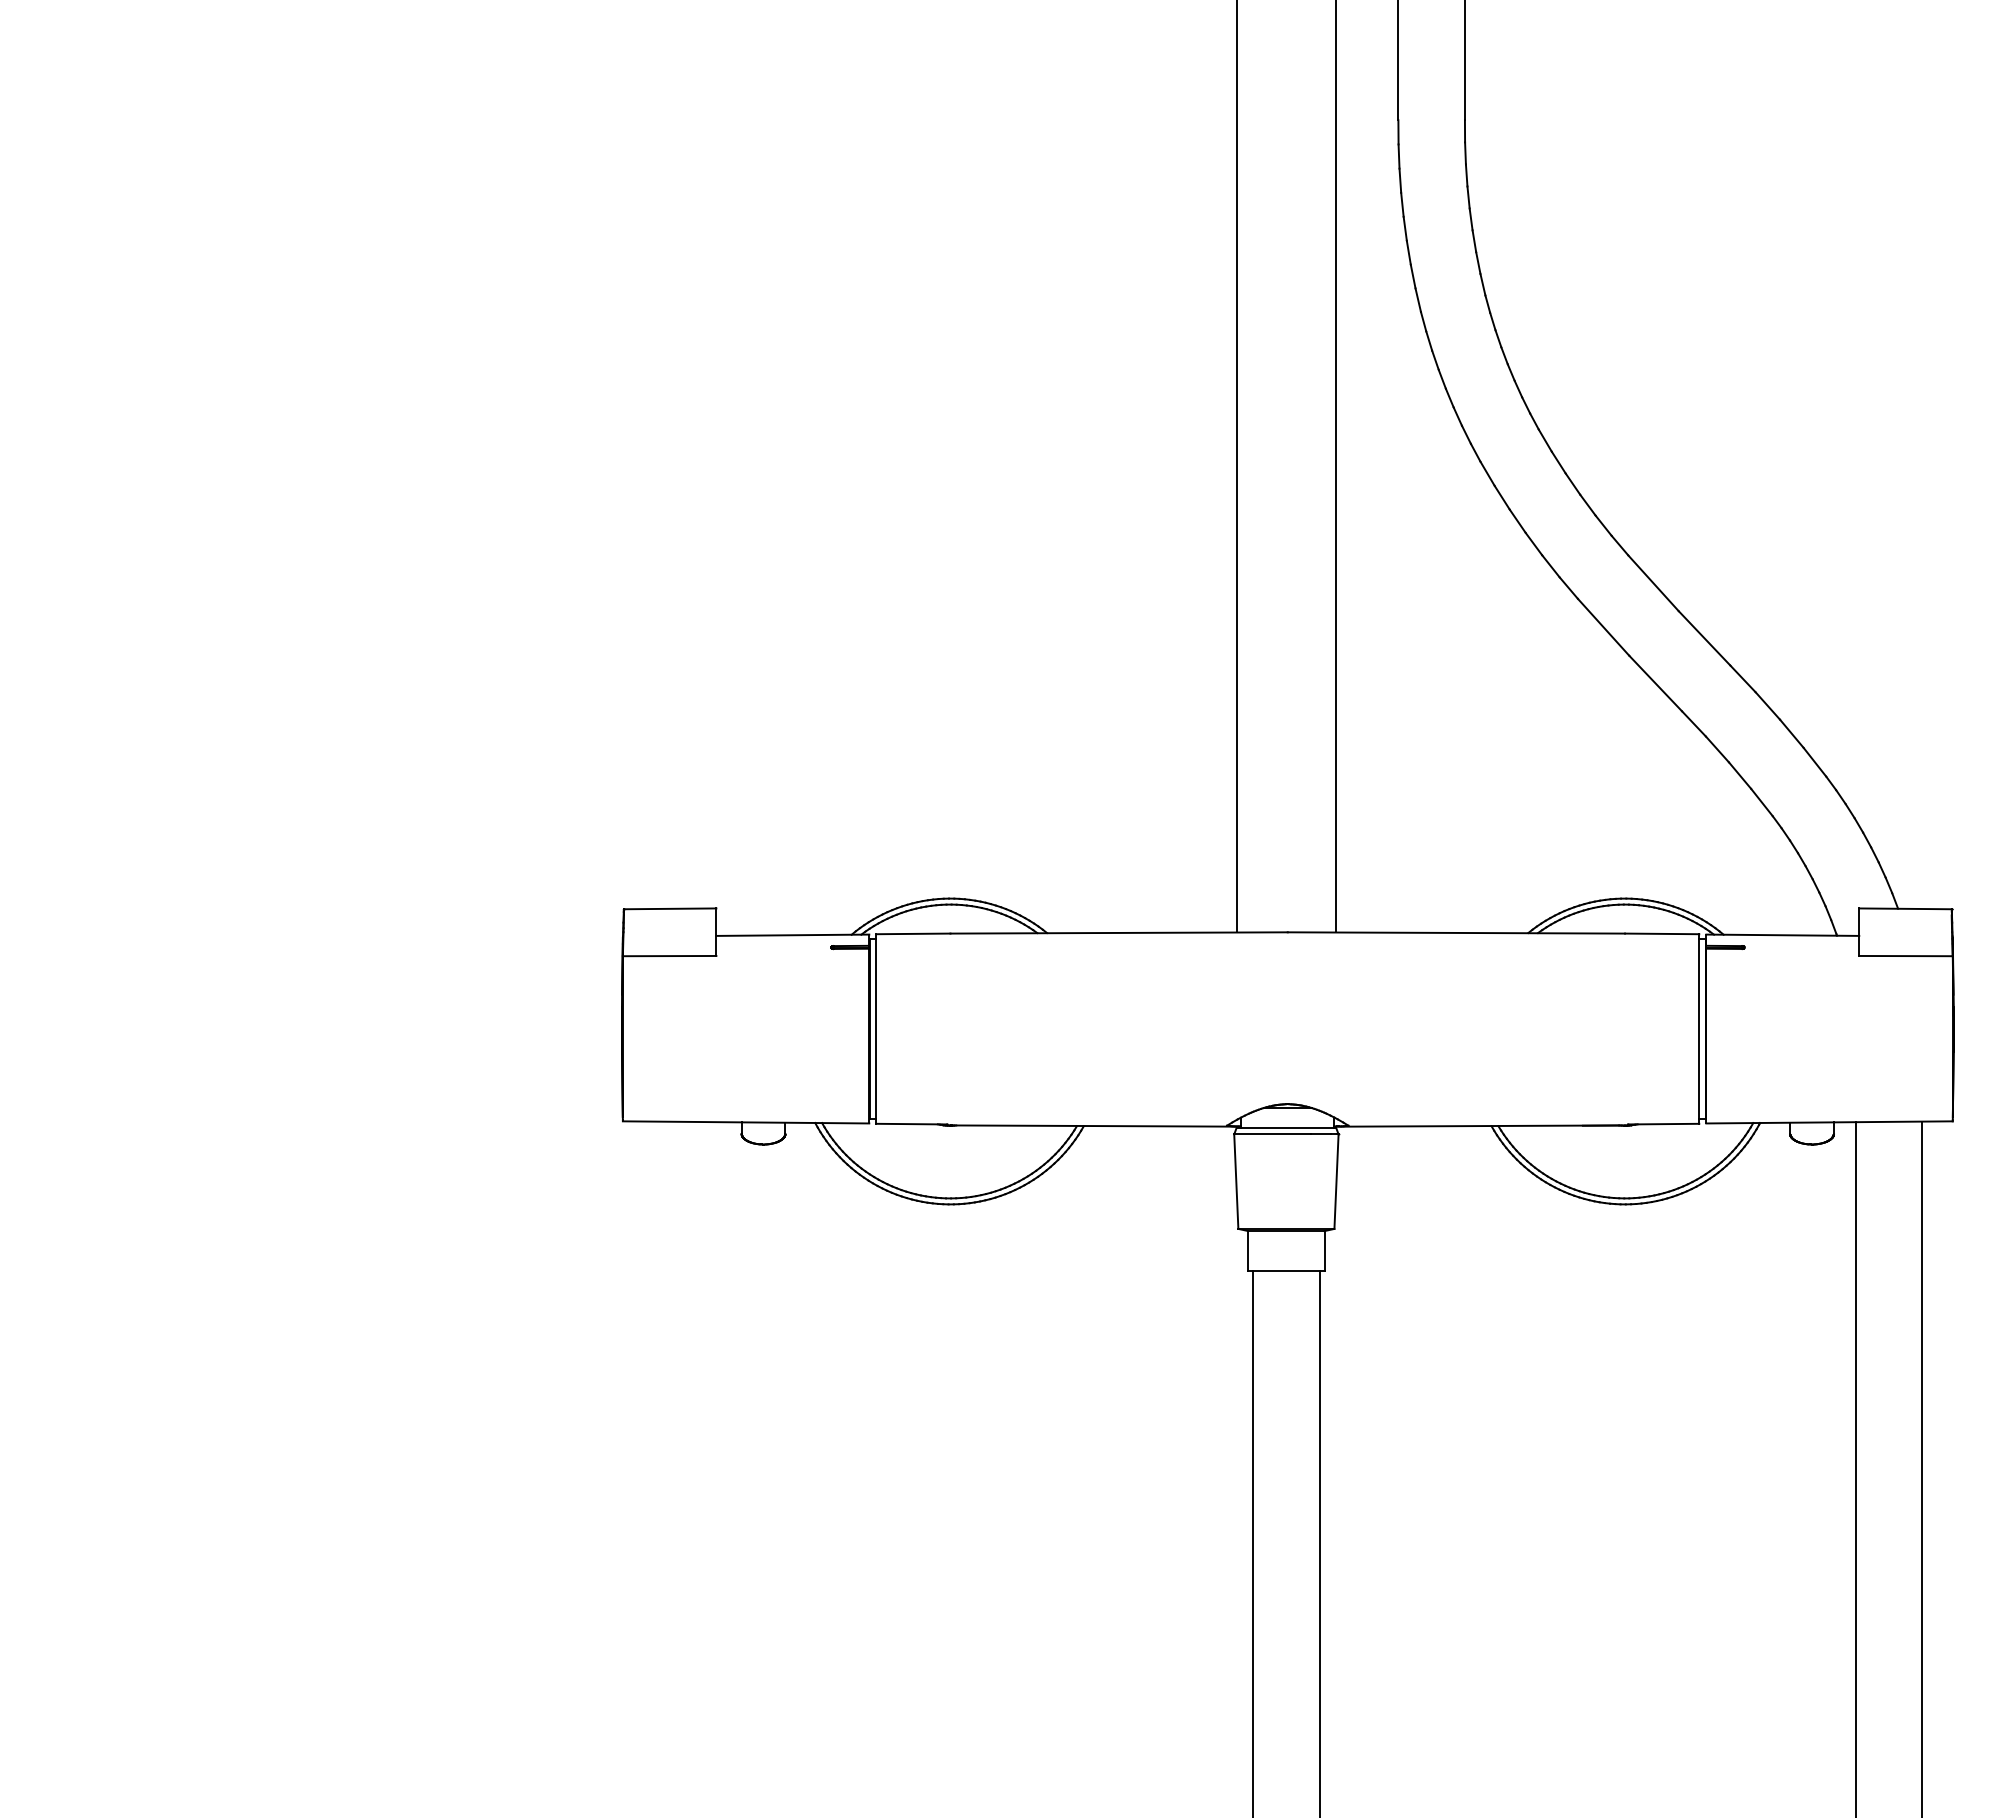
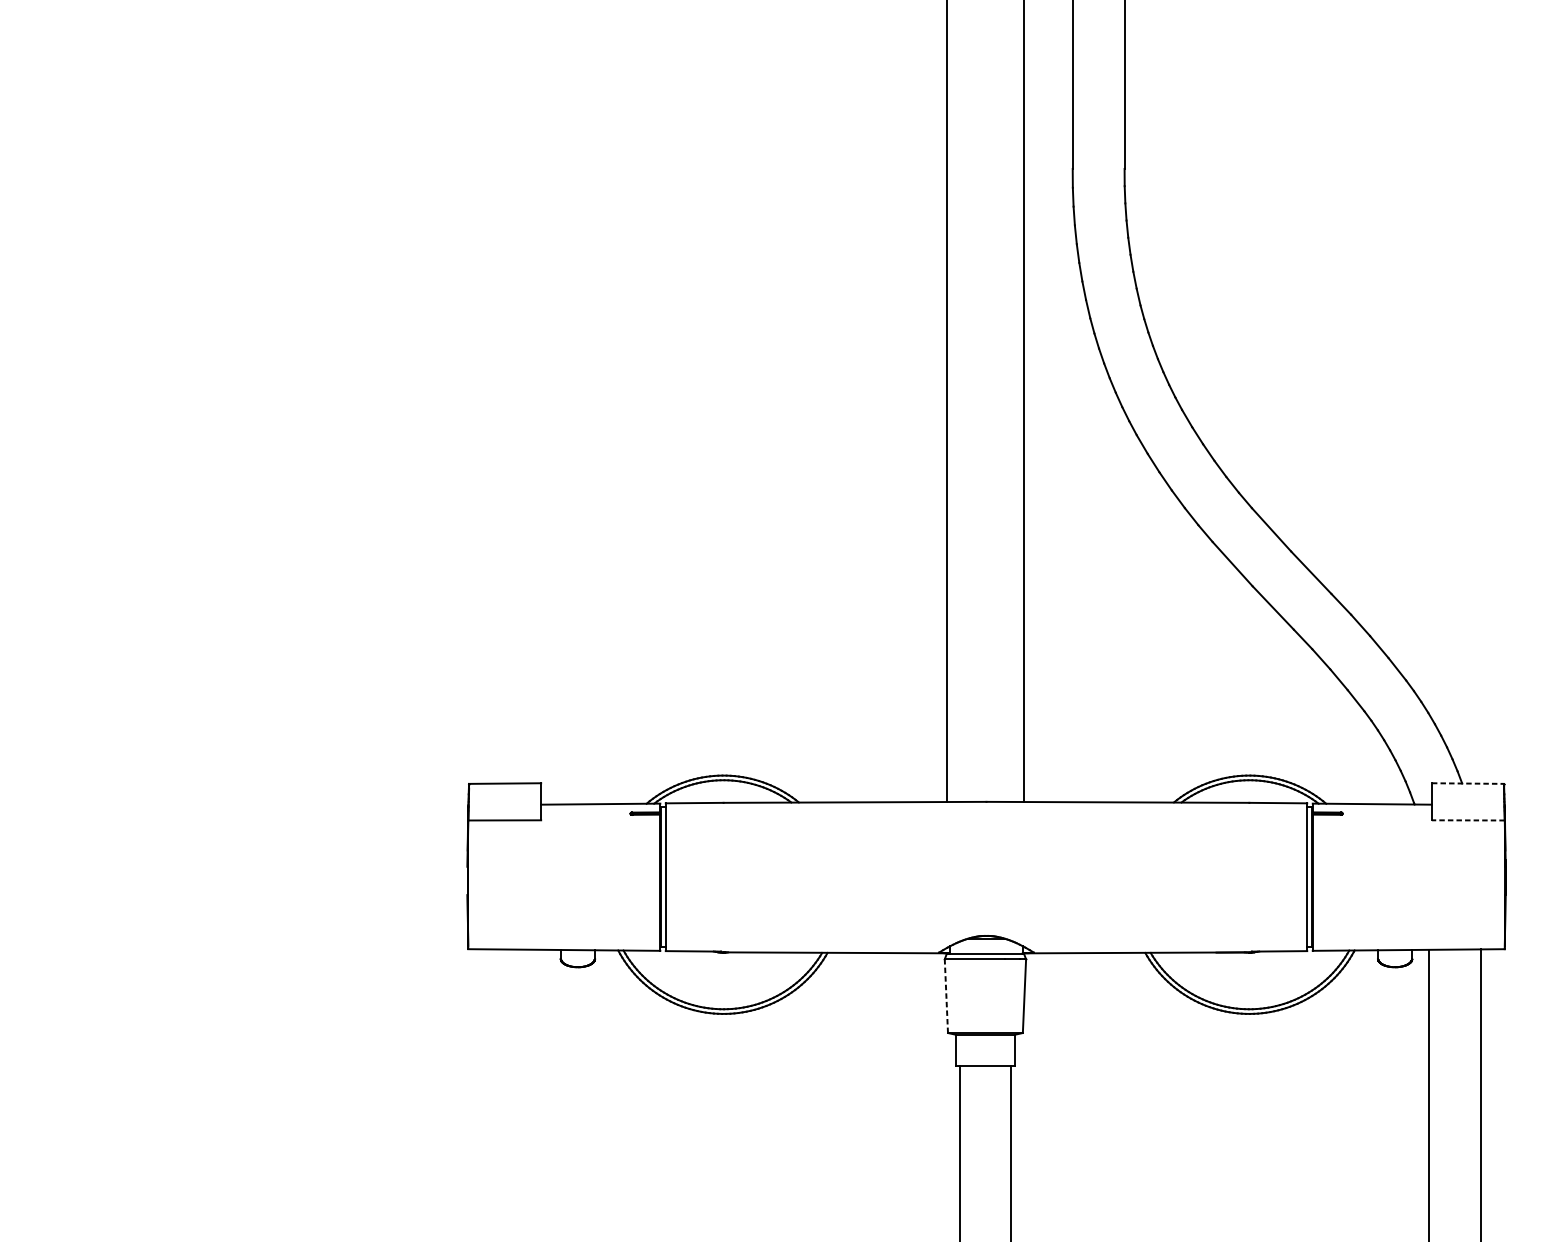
line: (1905, 908) -> (1467, 783), solid -> dashed
line: (1906, 956) -> (1468, 820), solid -> dashed
line: (1236, 1181) -> (946, 996), solid -> dashed

